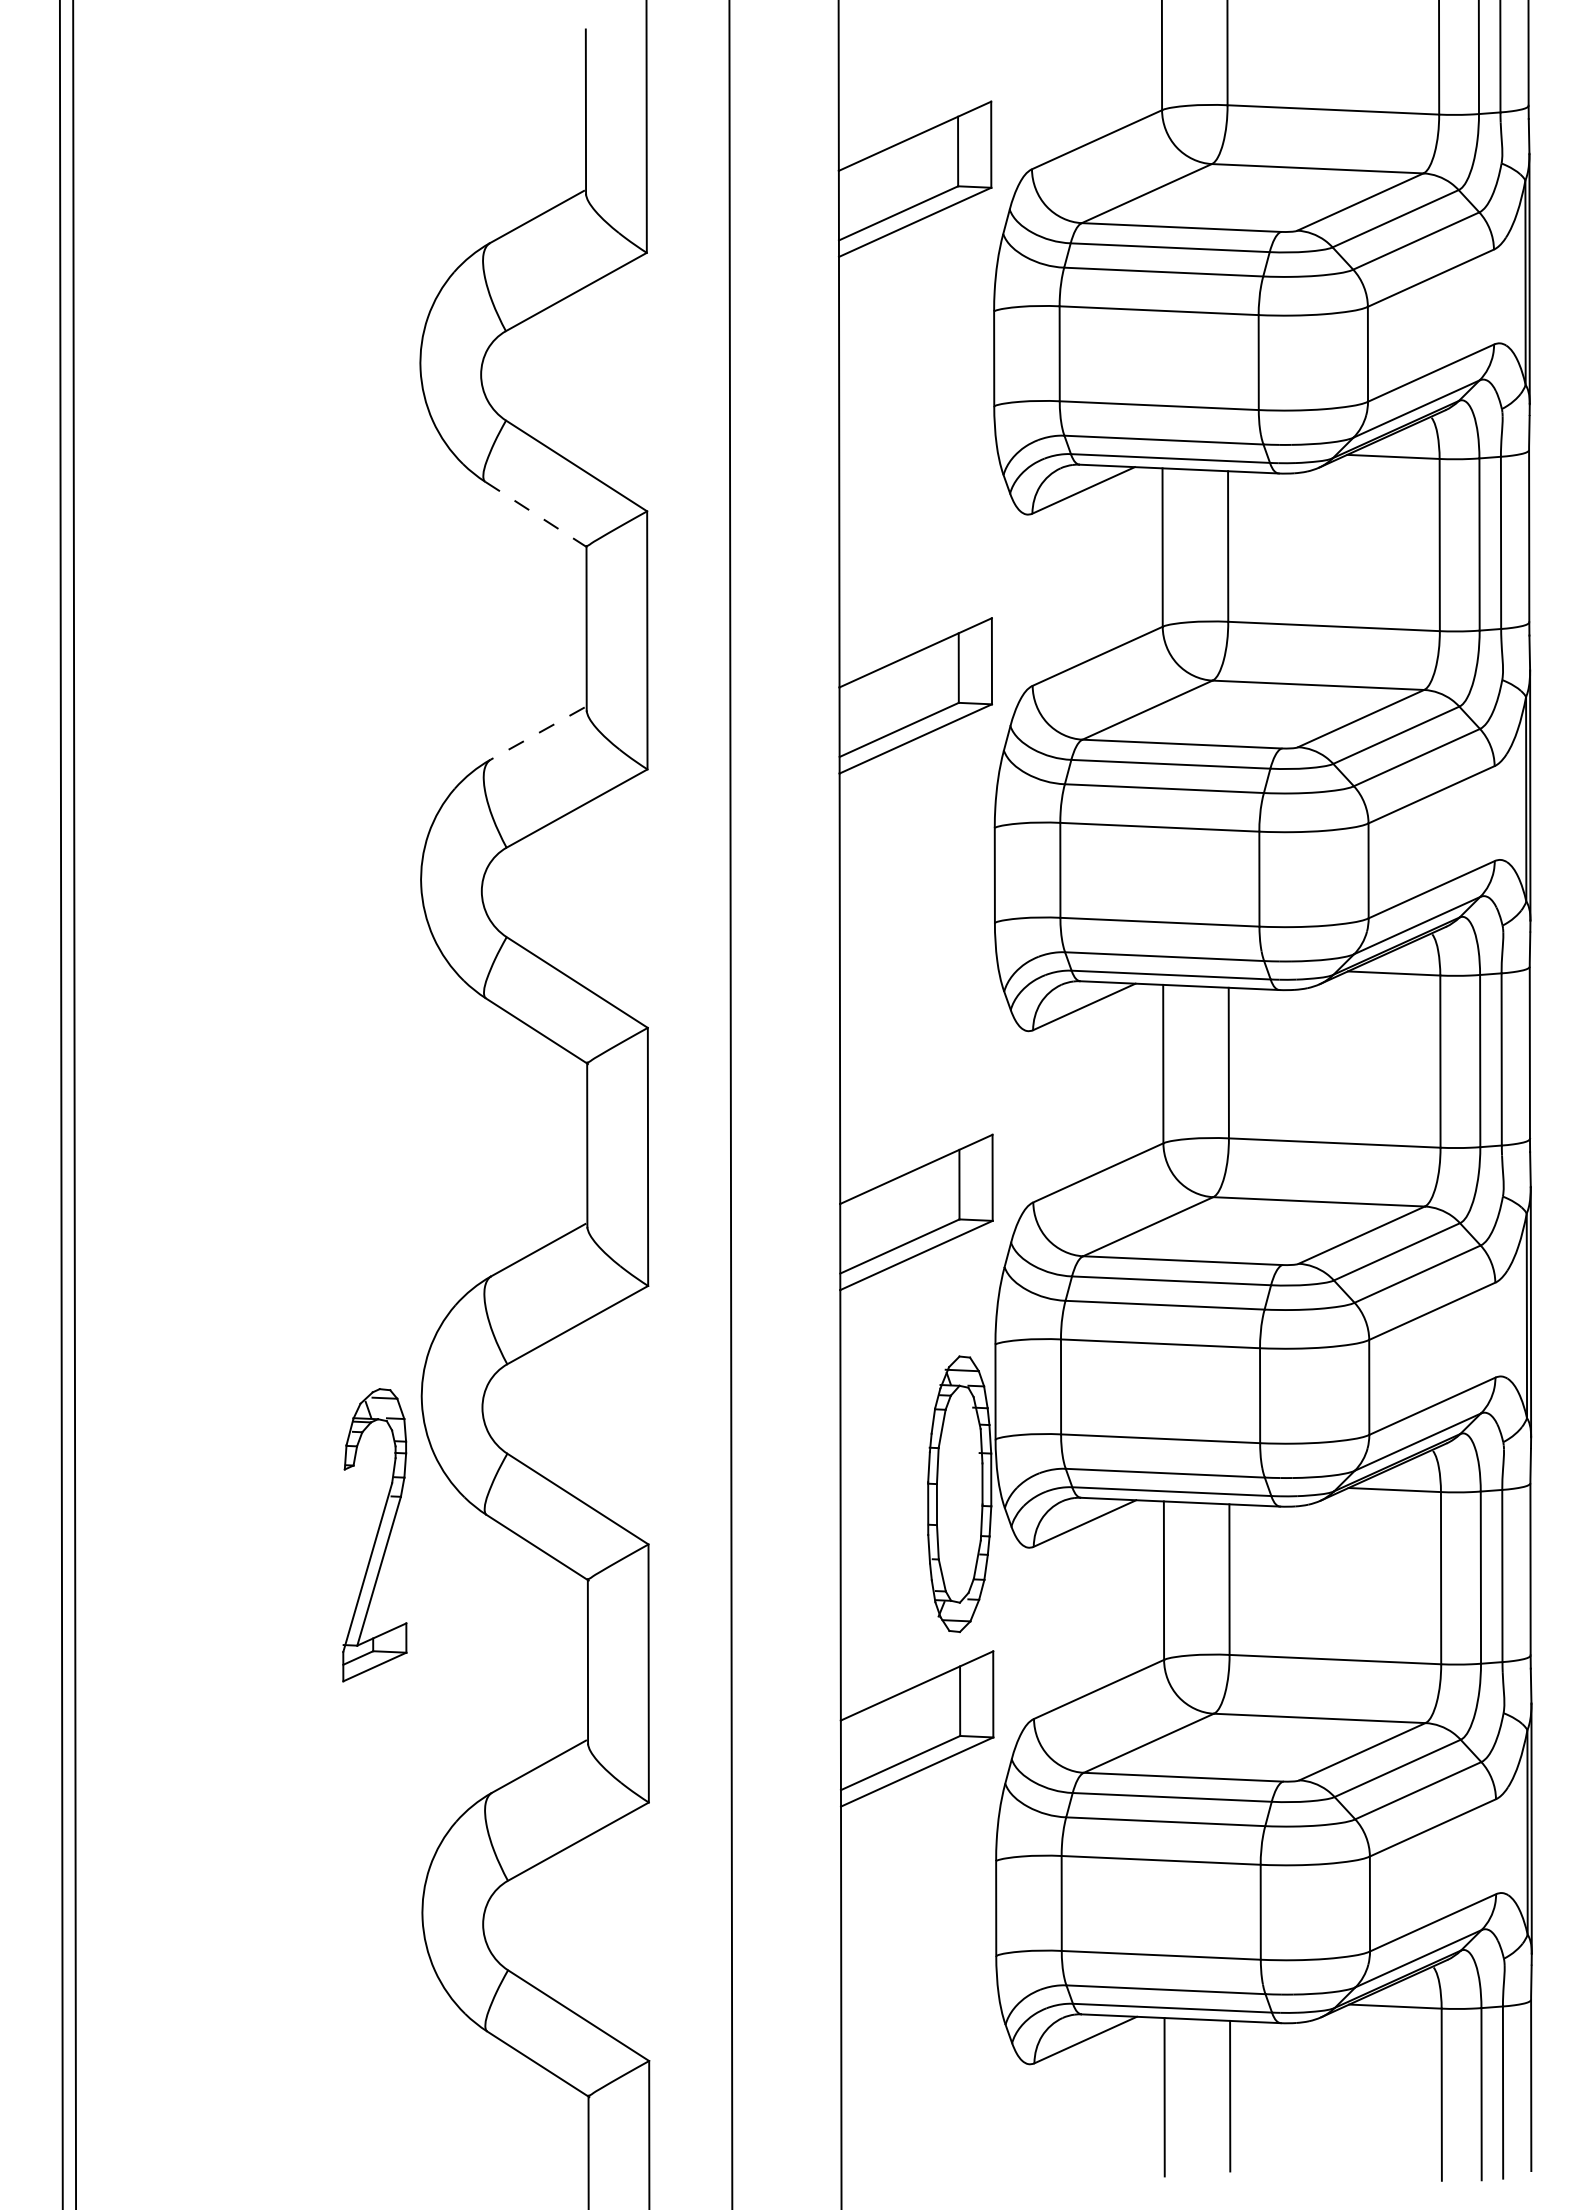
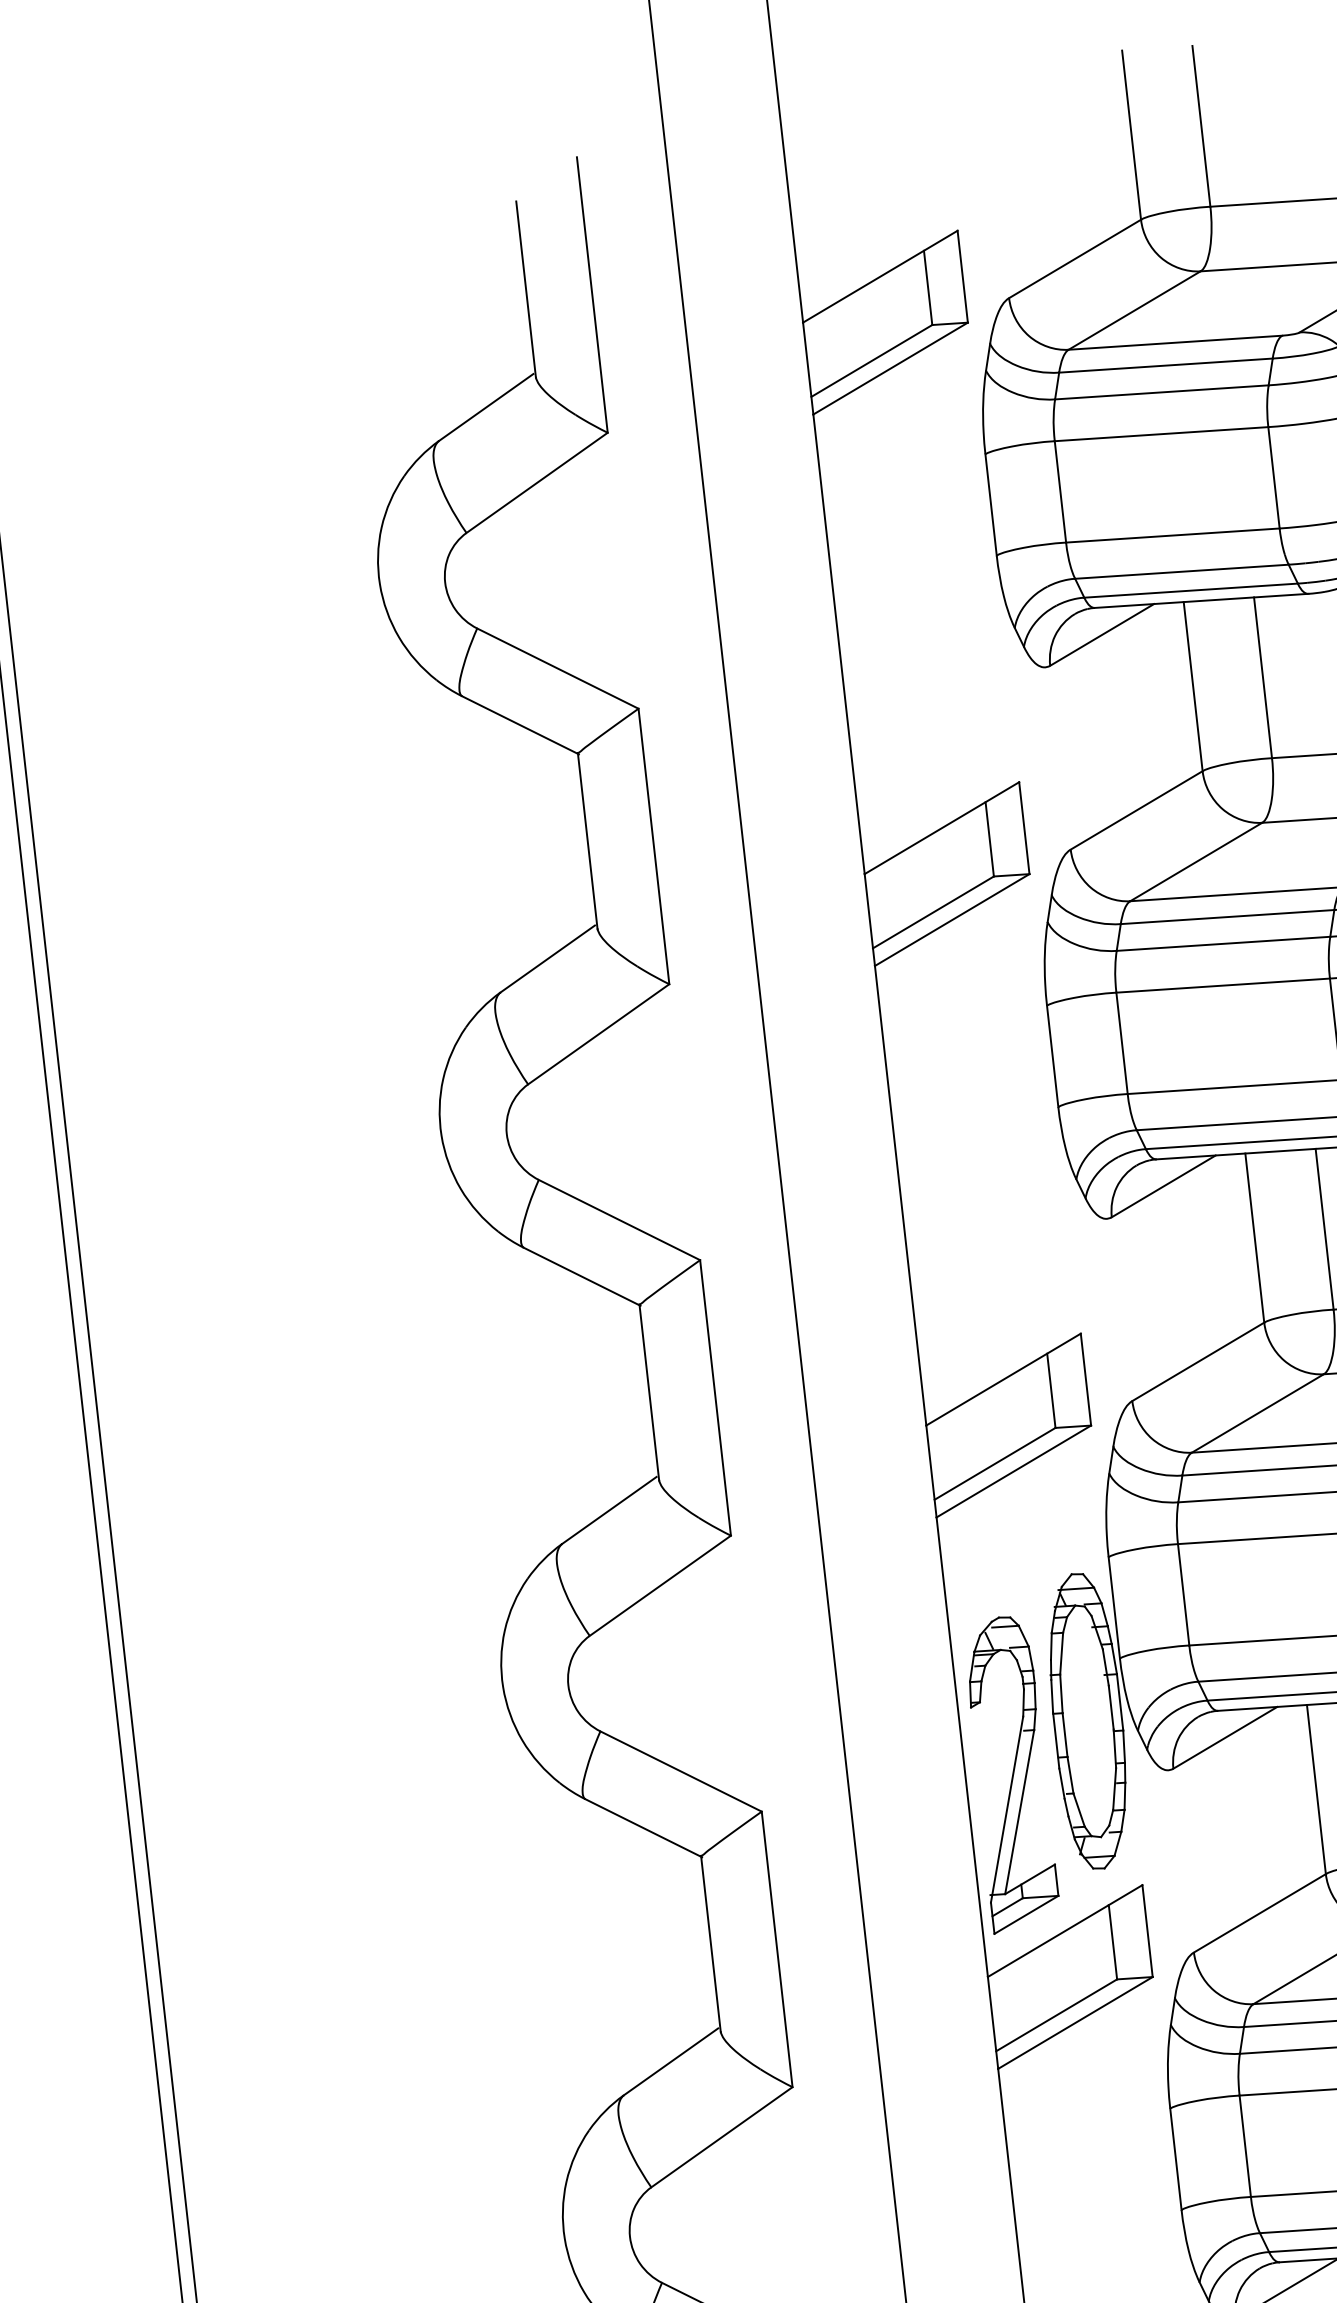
line: (536, 514) -> (520, 725), dashed -> solid
line: (537, 733) -> (547, 958), dashed -> solid
part: (374, 1535) -> (1010, 1774), moved

